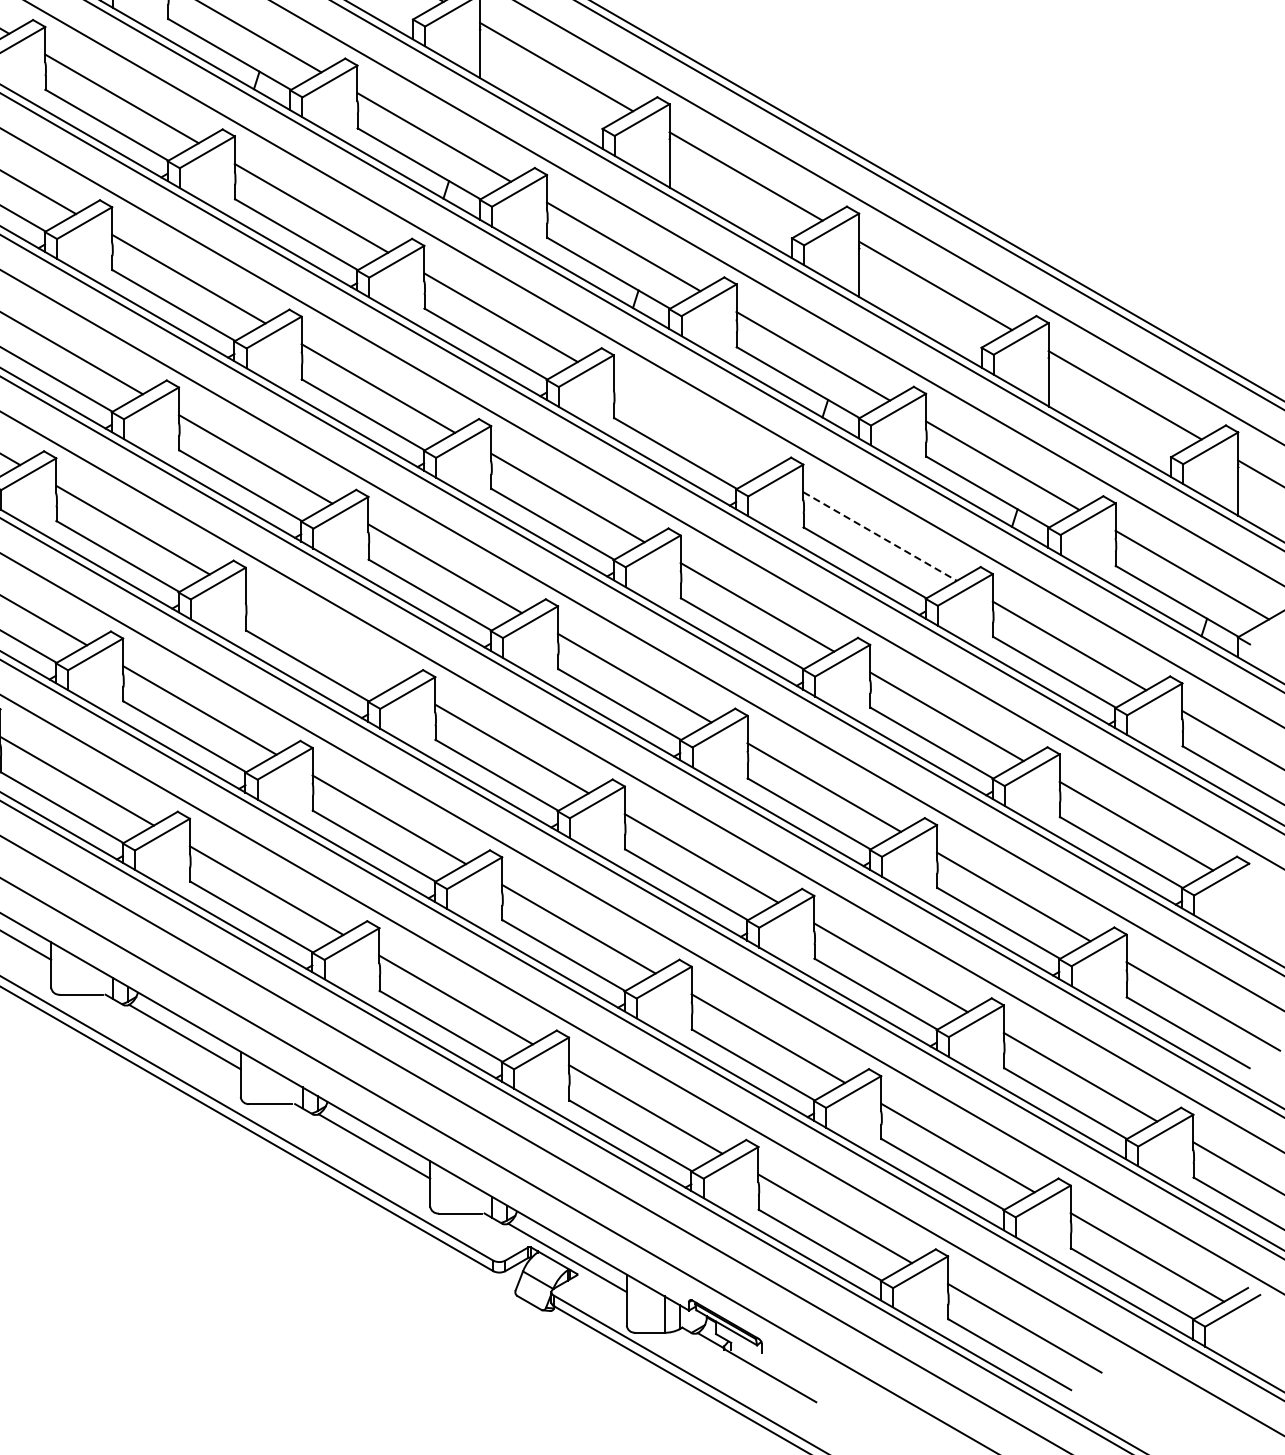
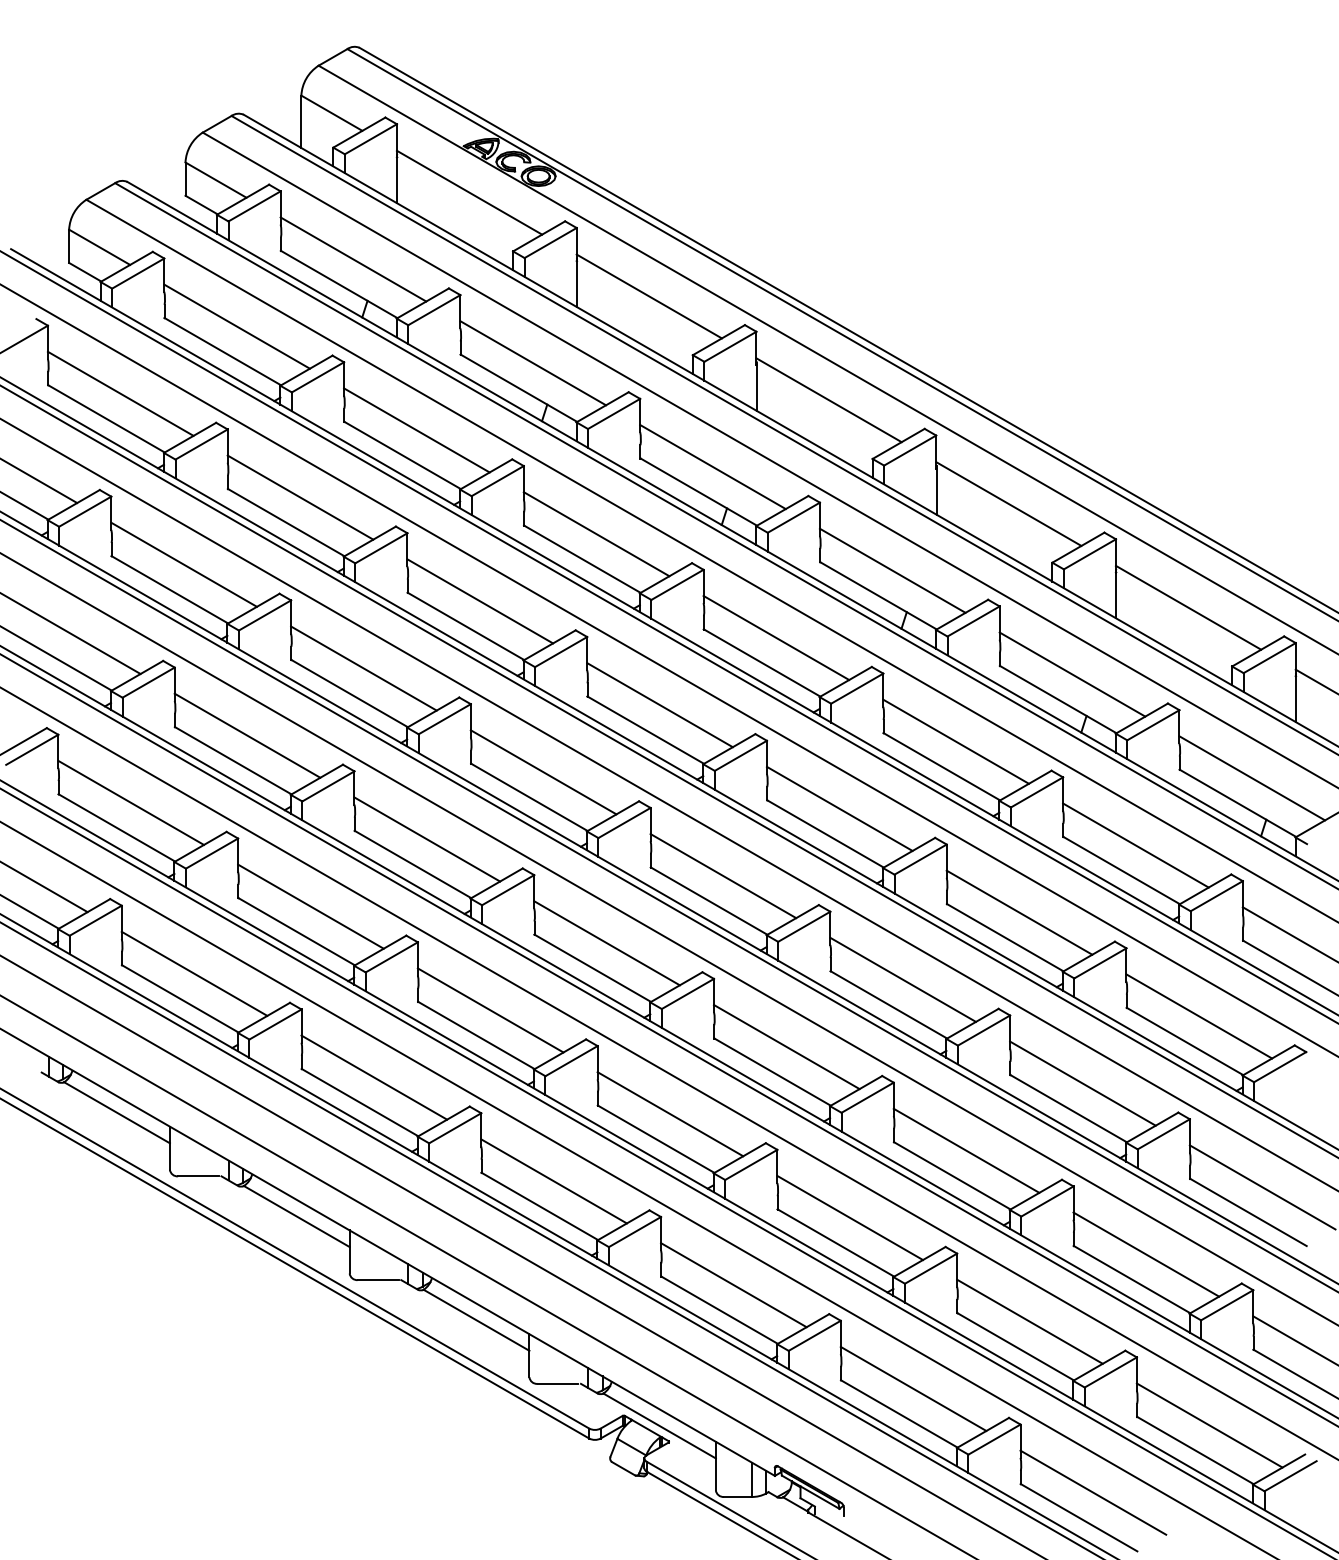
line: (690, 426) -> (776, 637), added
line: (880, 536) -> (956, 741), dashed -> solid
line: (322, 639) -> (427, 839), added

